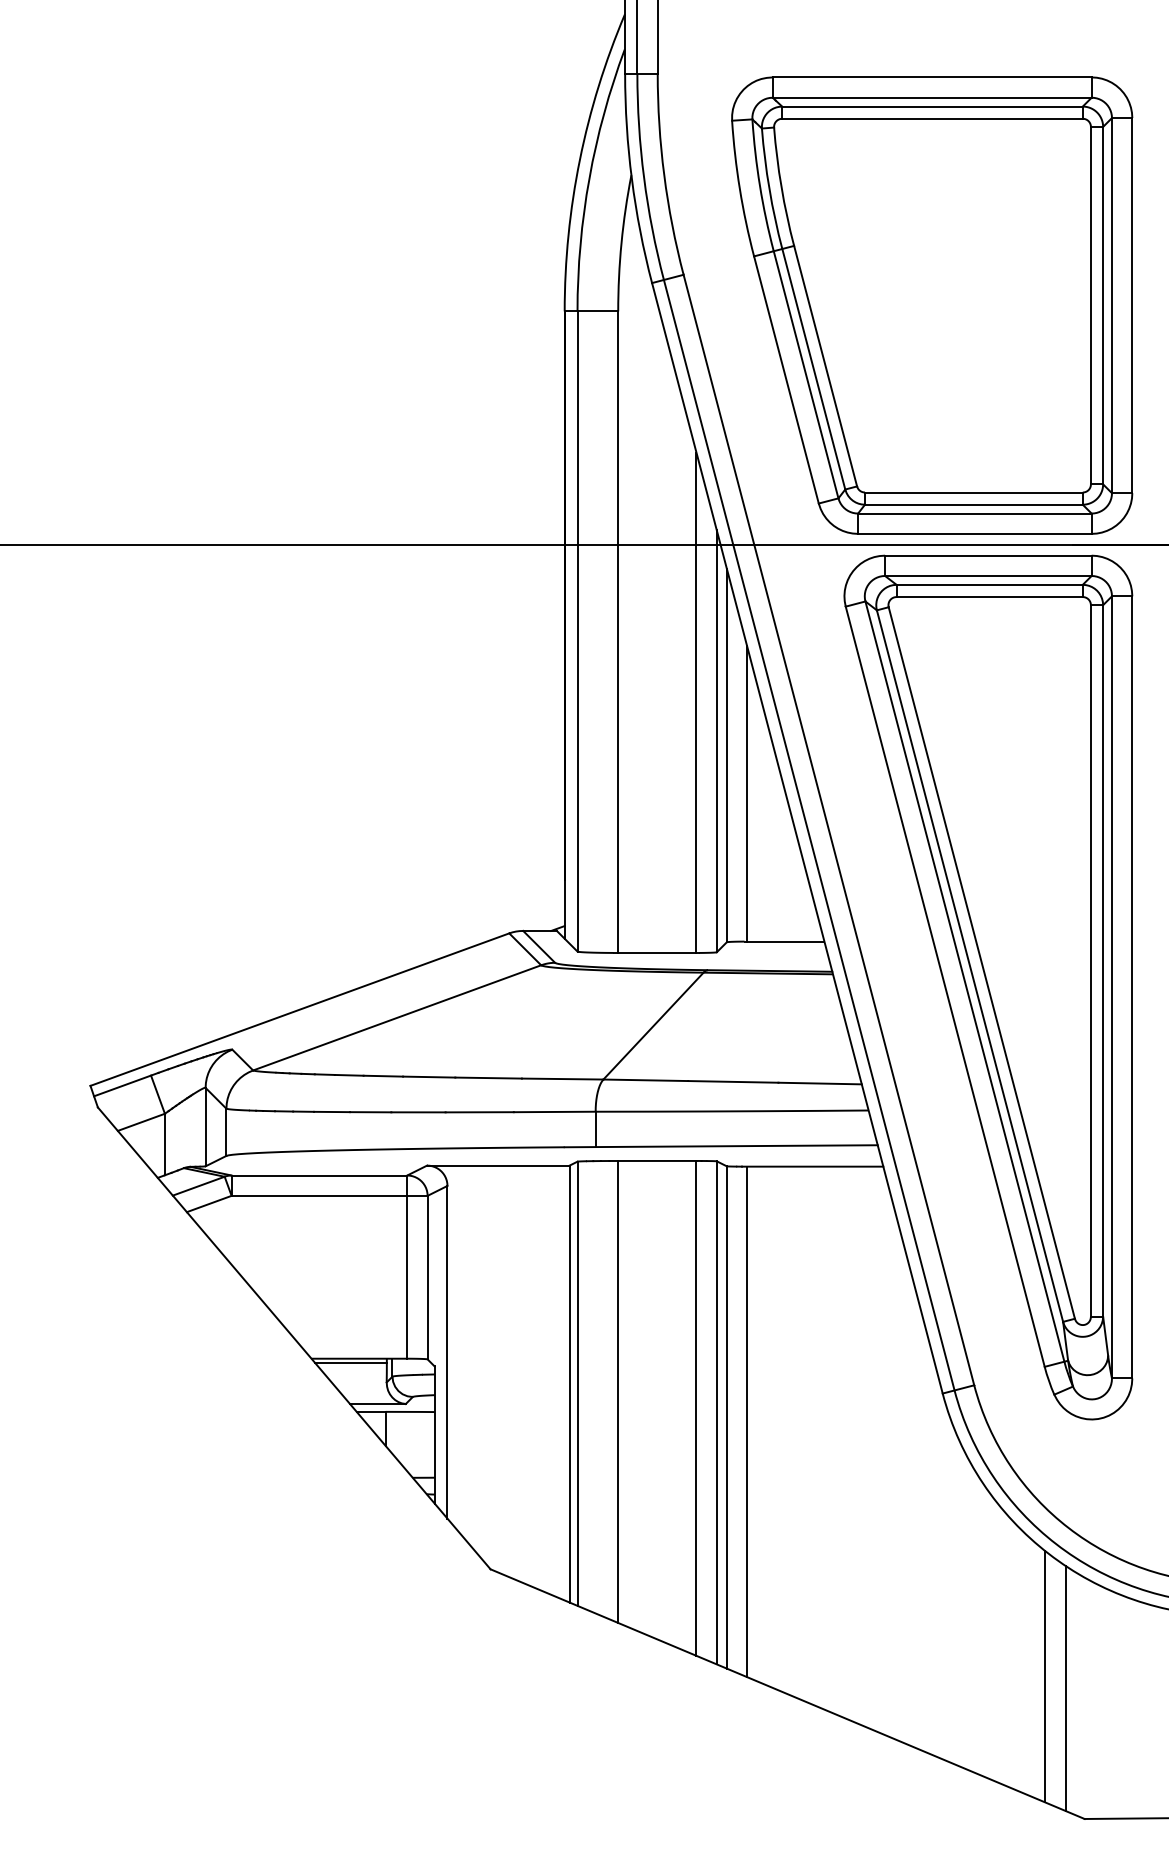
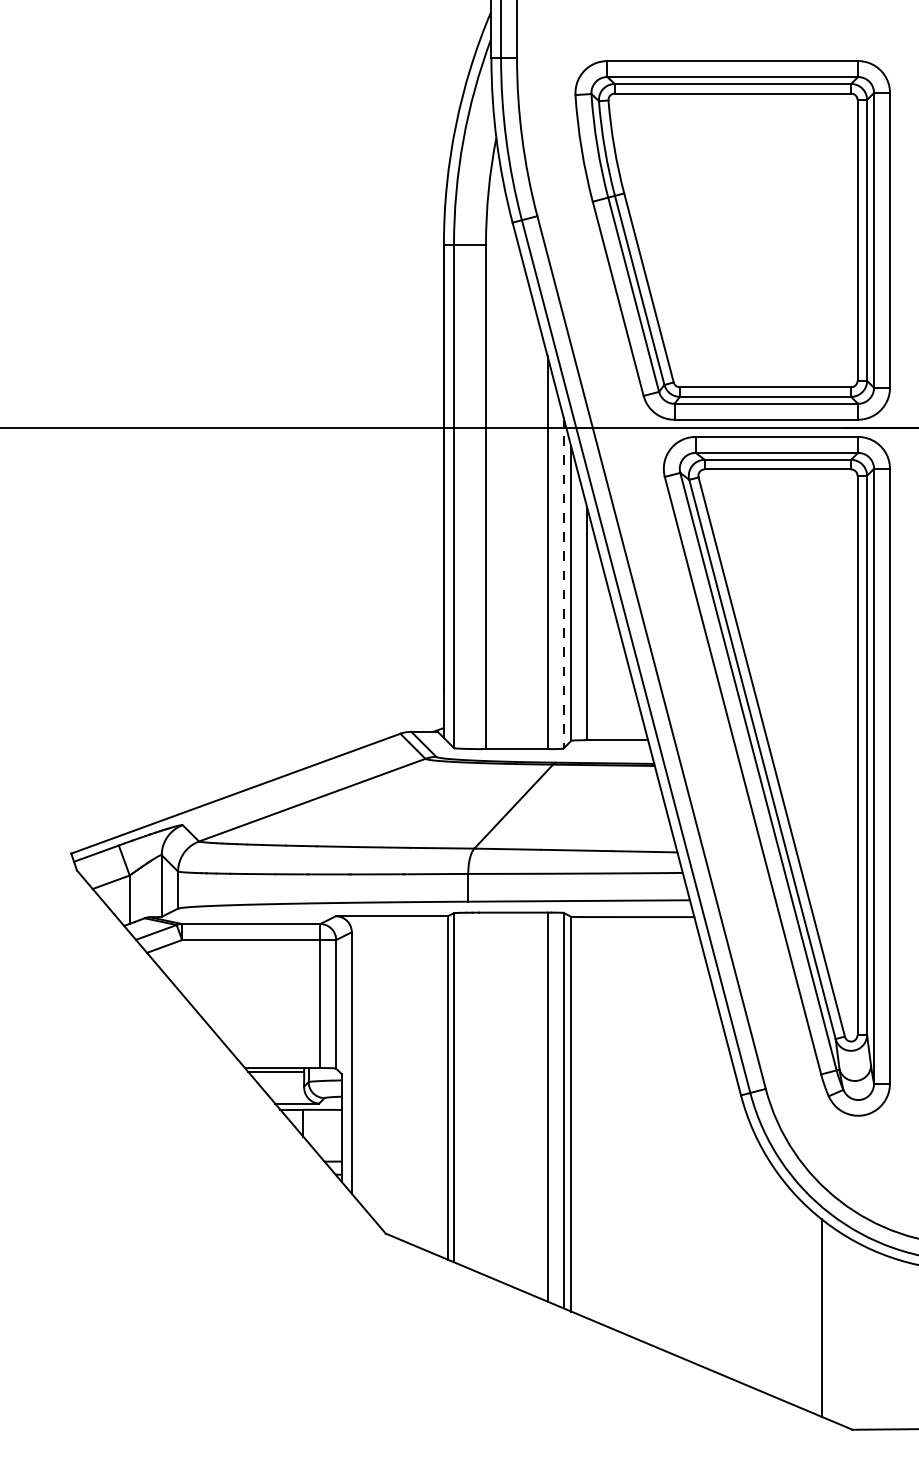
line: (716, 740) -> (563, 582), solid -> dashed
line: (618, 1391) -> (486, 1093), removed
line: (747, 1421) -> (587, 1117), removed
line: (1065, 1687) -> (837, 1326), removed

